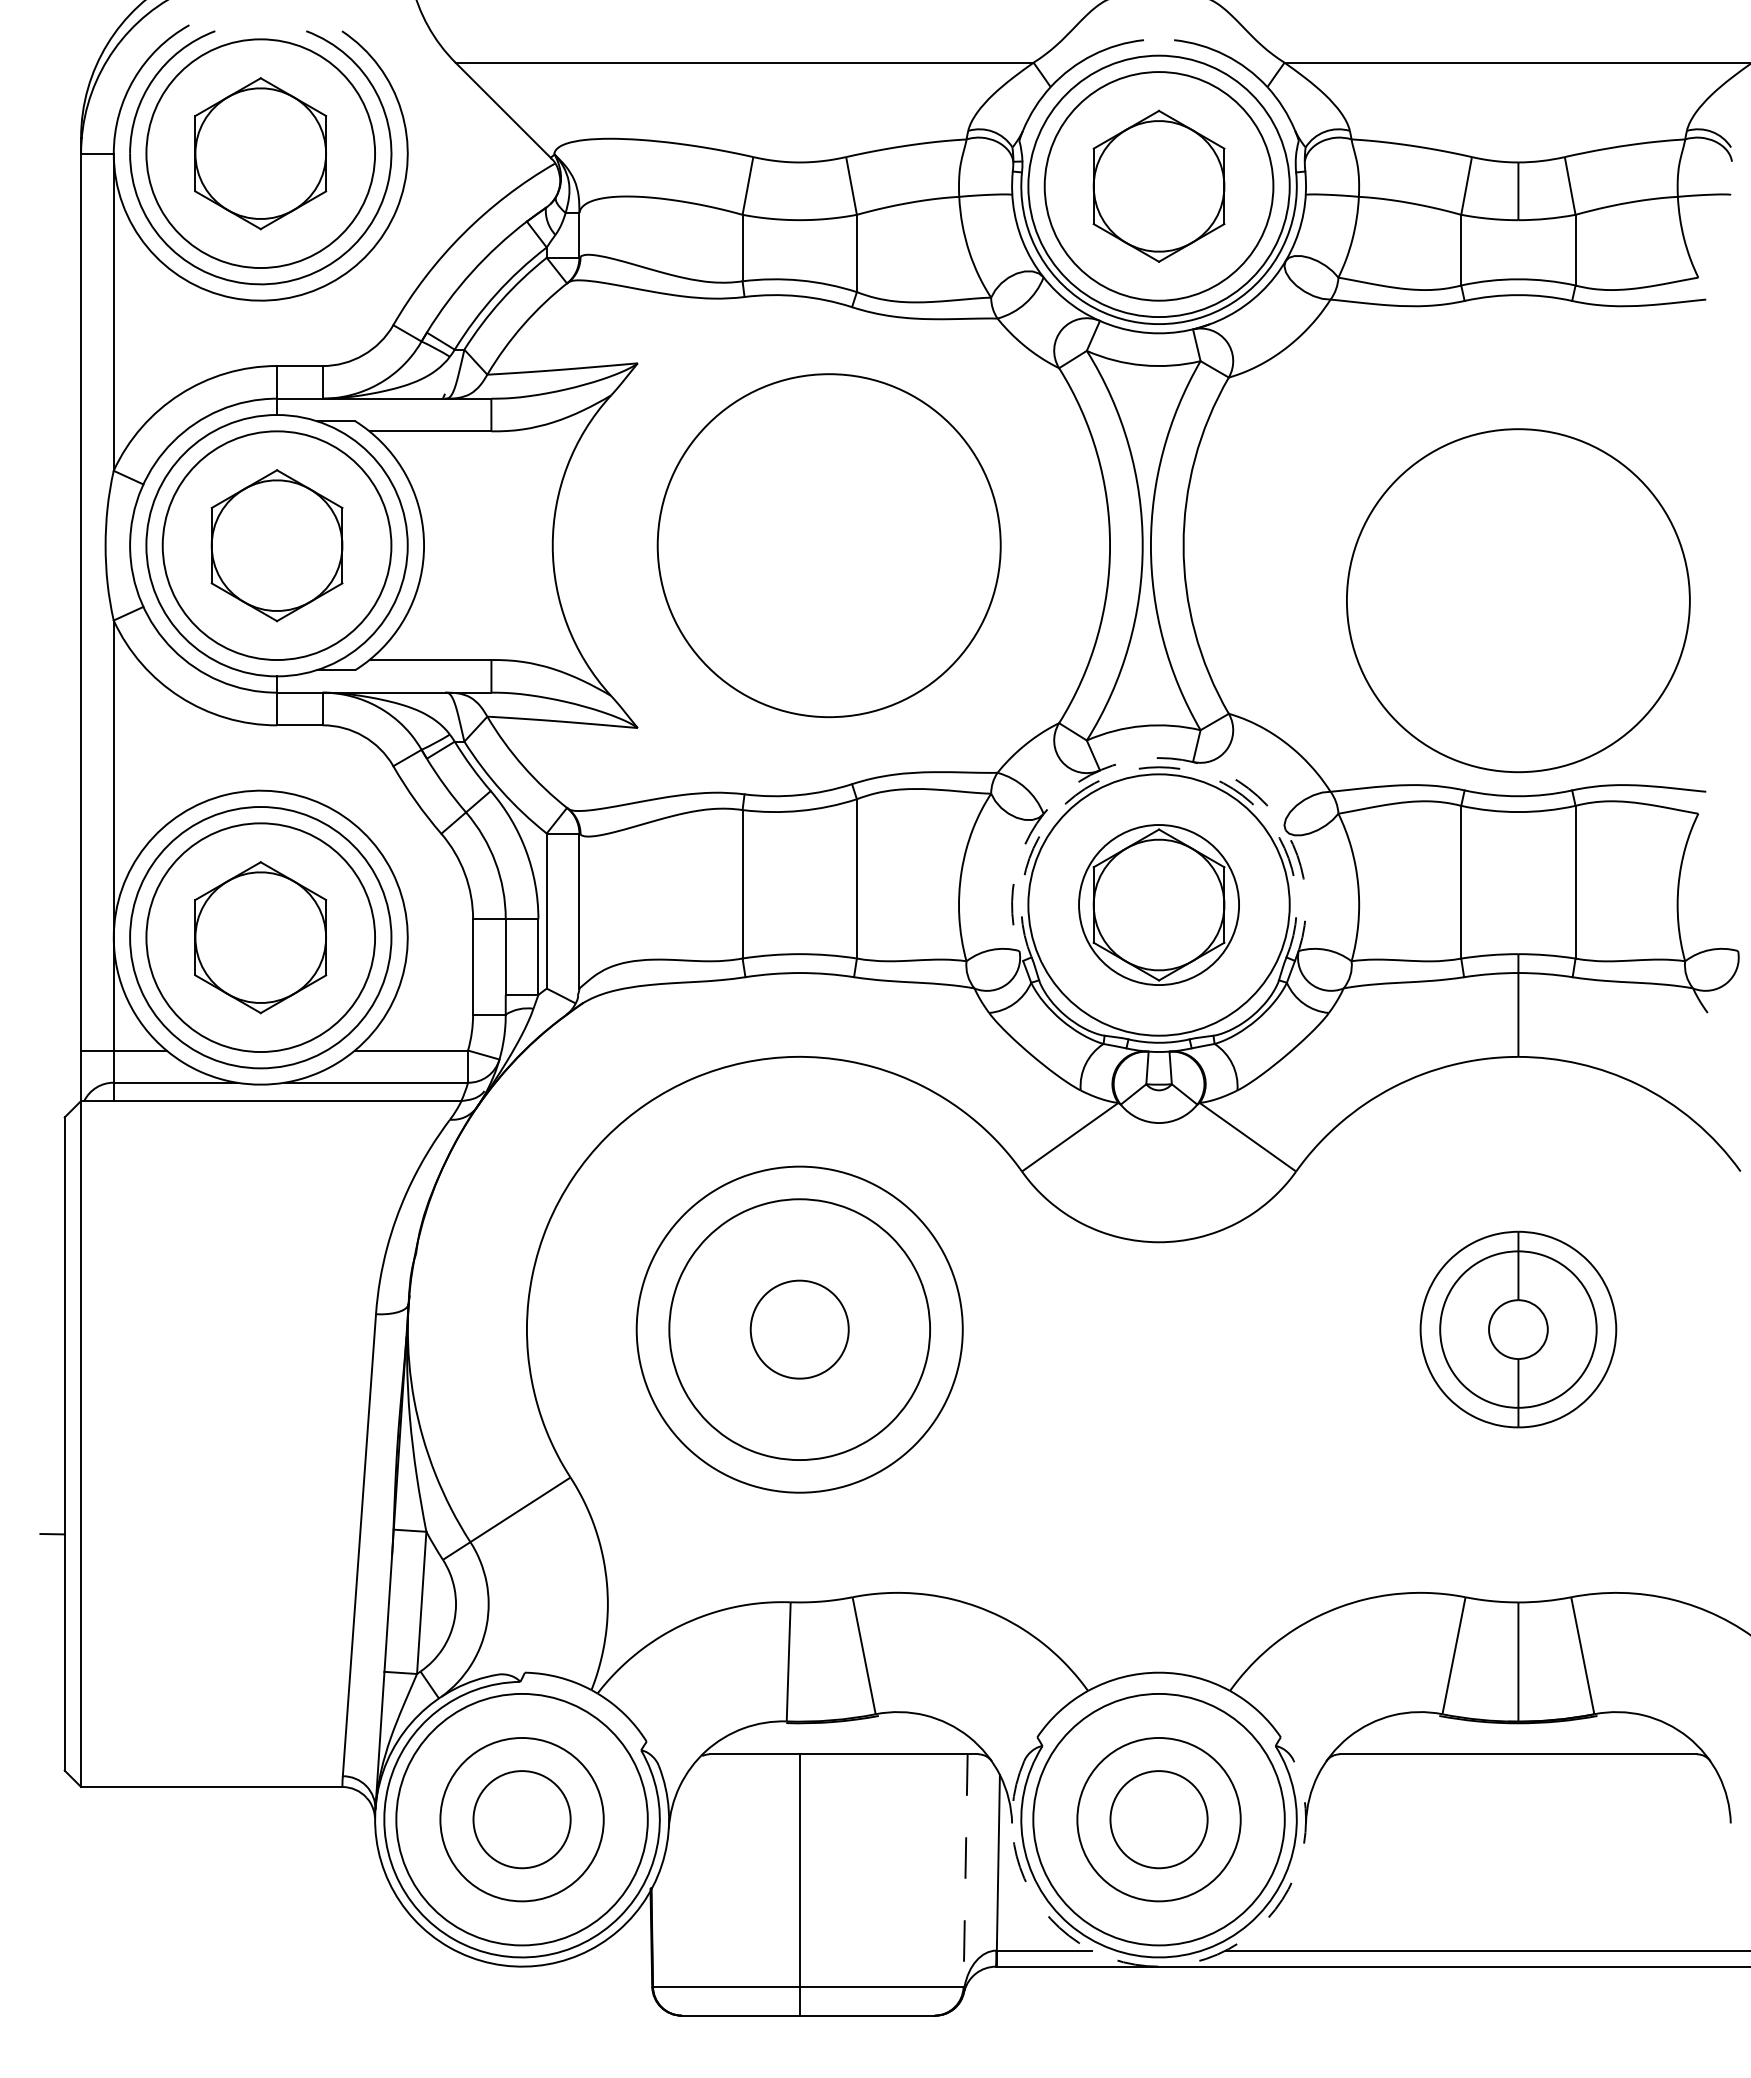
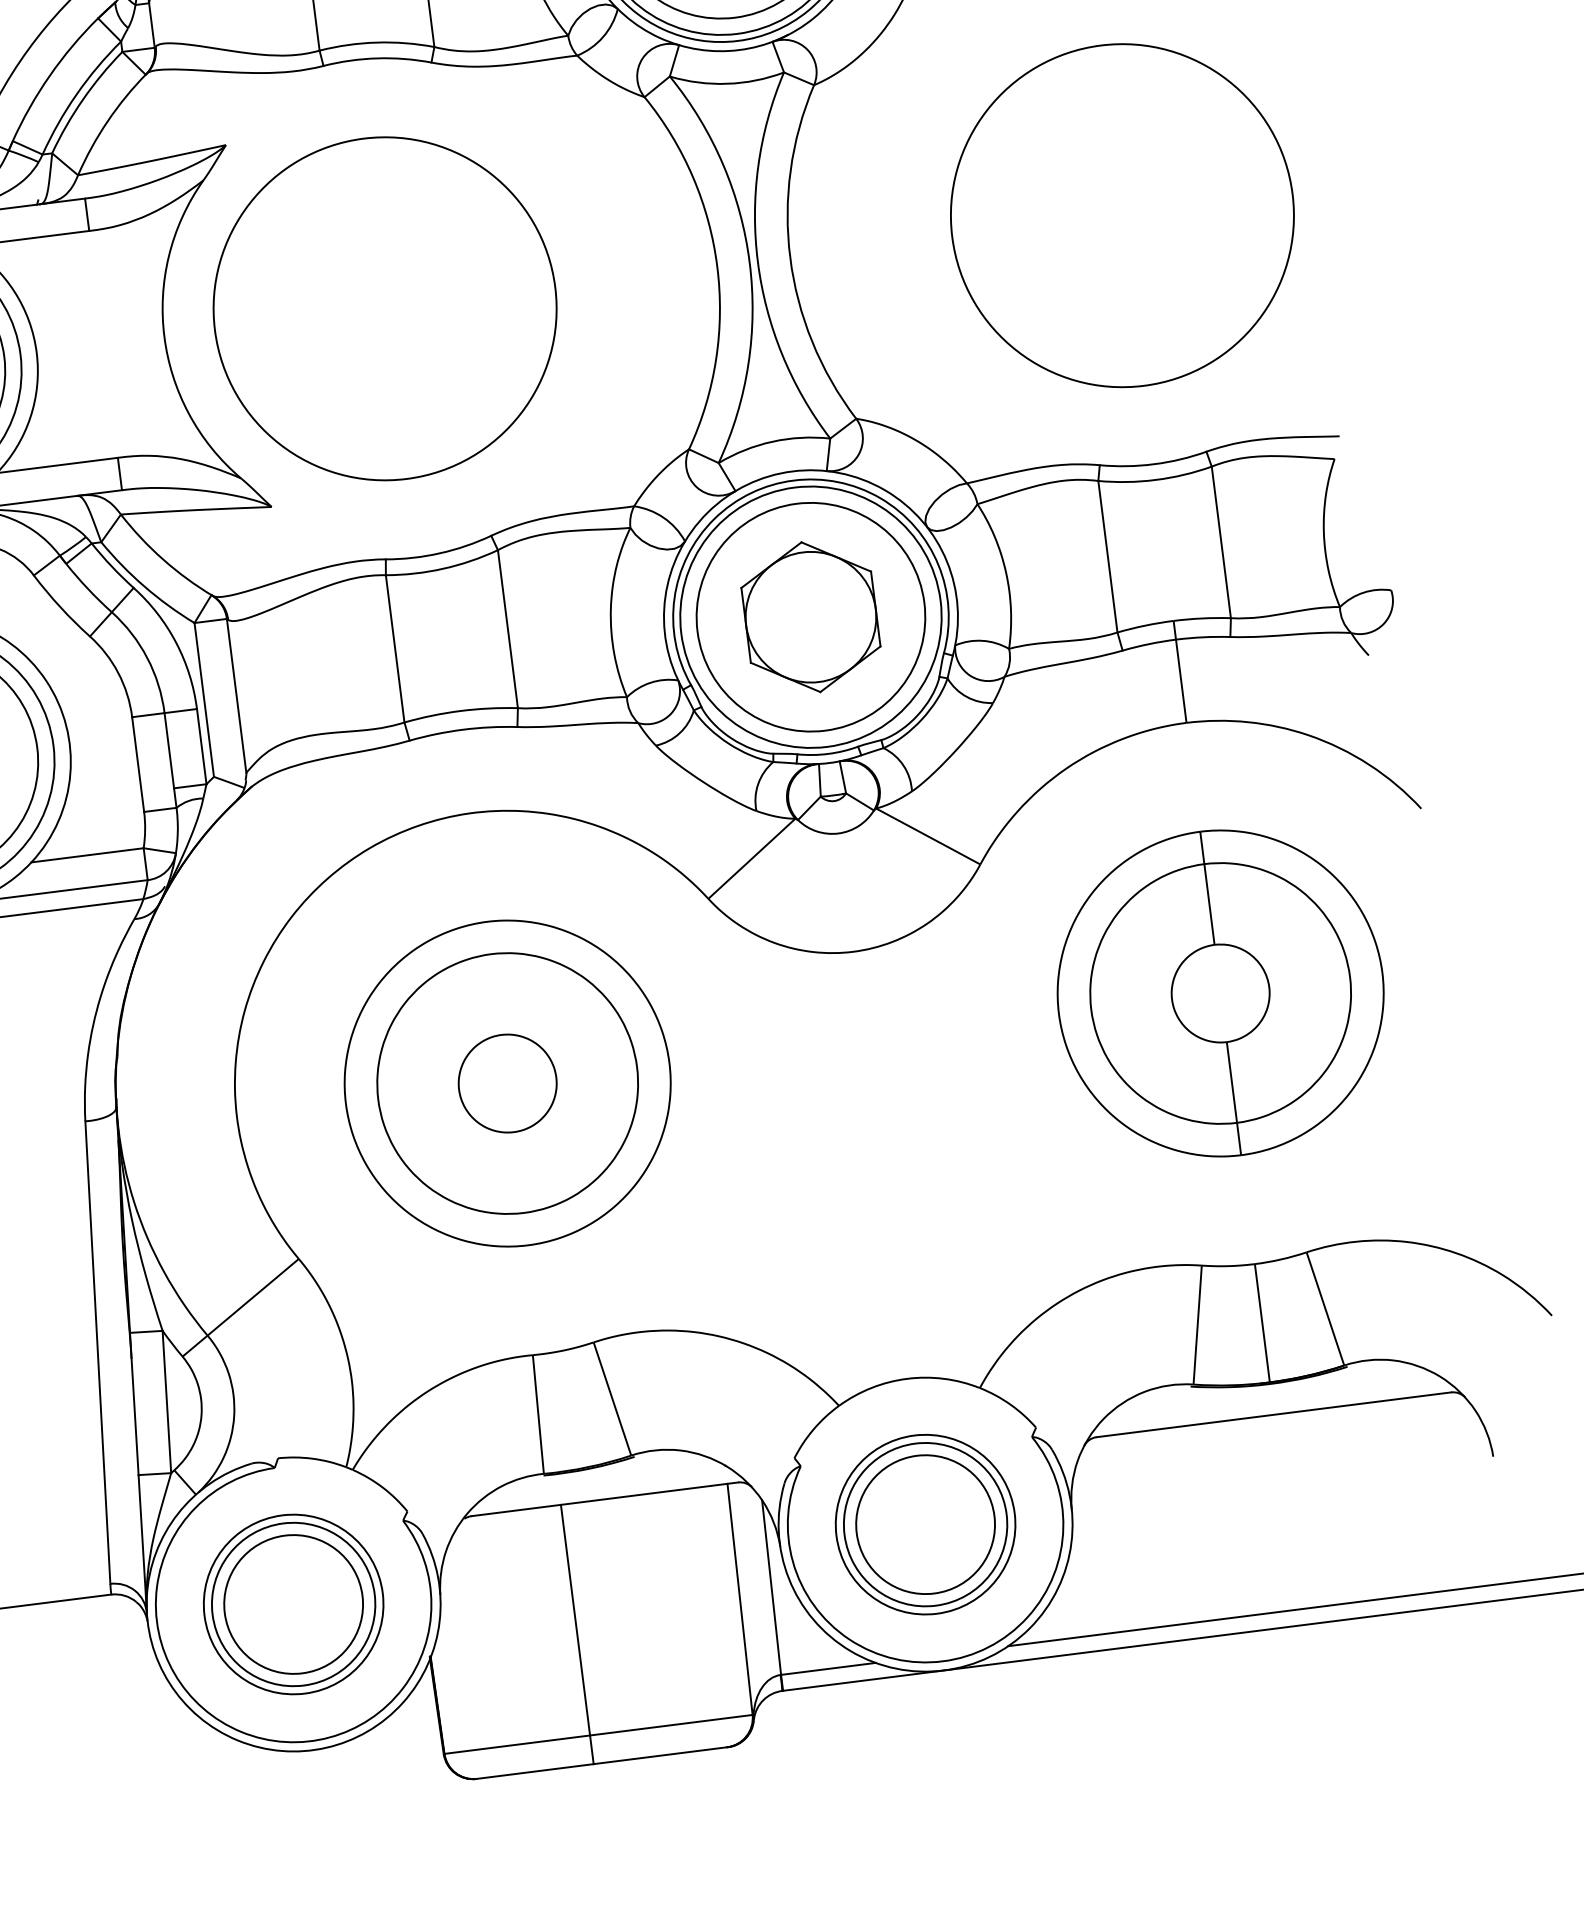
circle: (828, 545) -> (384, 308), moved
circle: (1518, 600) -> (1122, 215), moved
arc: (1159, 758) -> (793, 471), dashed -> solid
arc: (1159, 767) -> (794, 480), dashed -> solid
circle: (1158, 904) -> (810, 616), size x1.43
part: (1518, 1329) -> (1220, 993), size x1.67
circle: (521, 1819) -> (293, 1604), size x0.71
circle: (521, 1819) -> (293, 1604), size x1.43
circle: (1158, 1819) -> (925, 1524), size x0.71
circle: (1158, 1819) -> (925, 1524), size x1.43
line: (965, 1871) -> (740, 1600), dashed -> solid
arc: (1159, 1966) -> (944, 1670), dashed -> solid

